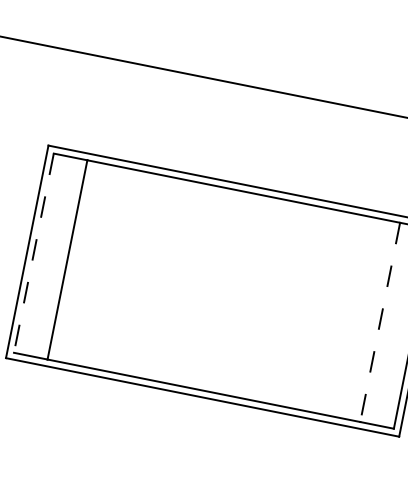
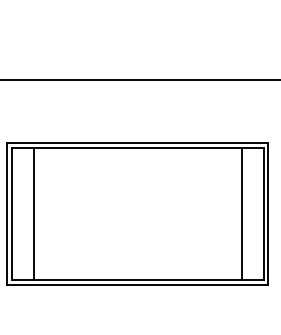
line: (33, 253) -> (11, 214), dashed -> solid
line: (379, 323) -> (241, 214), dashed -> solid

